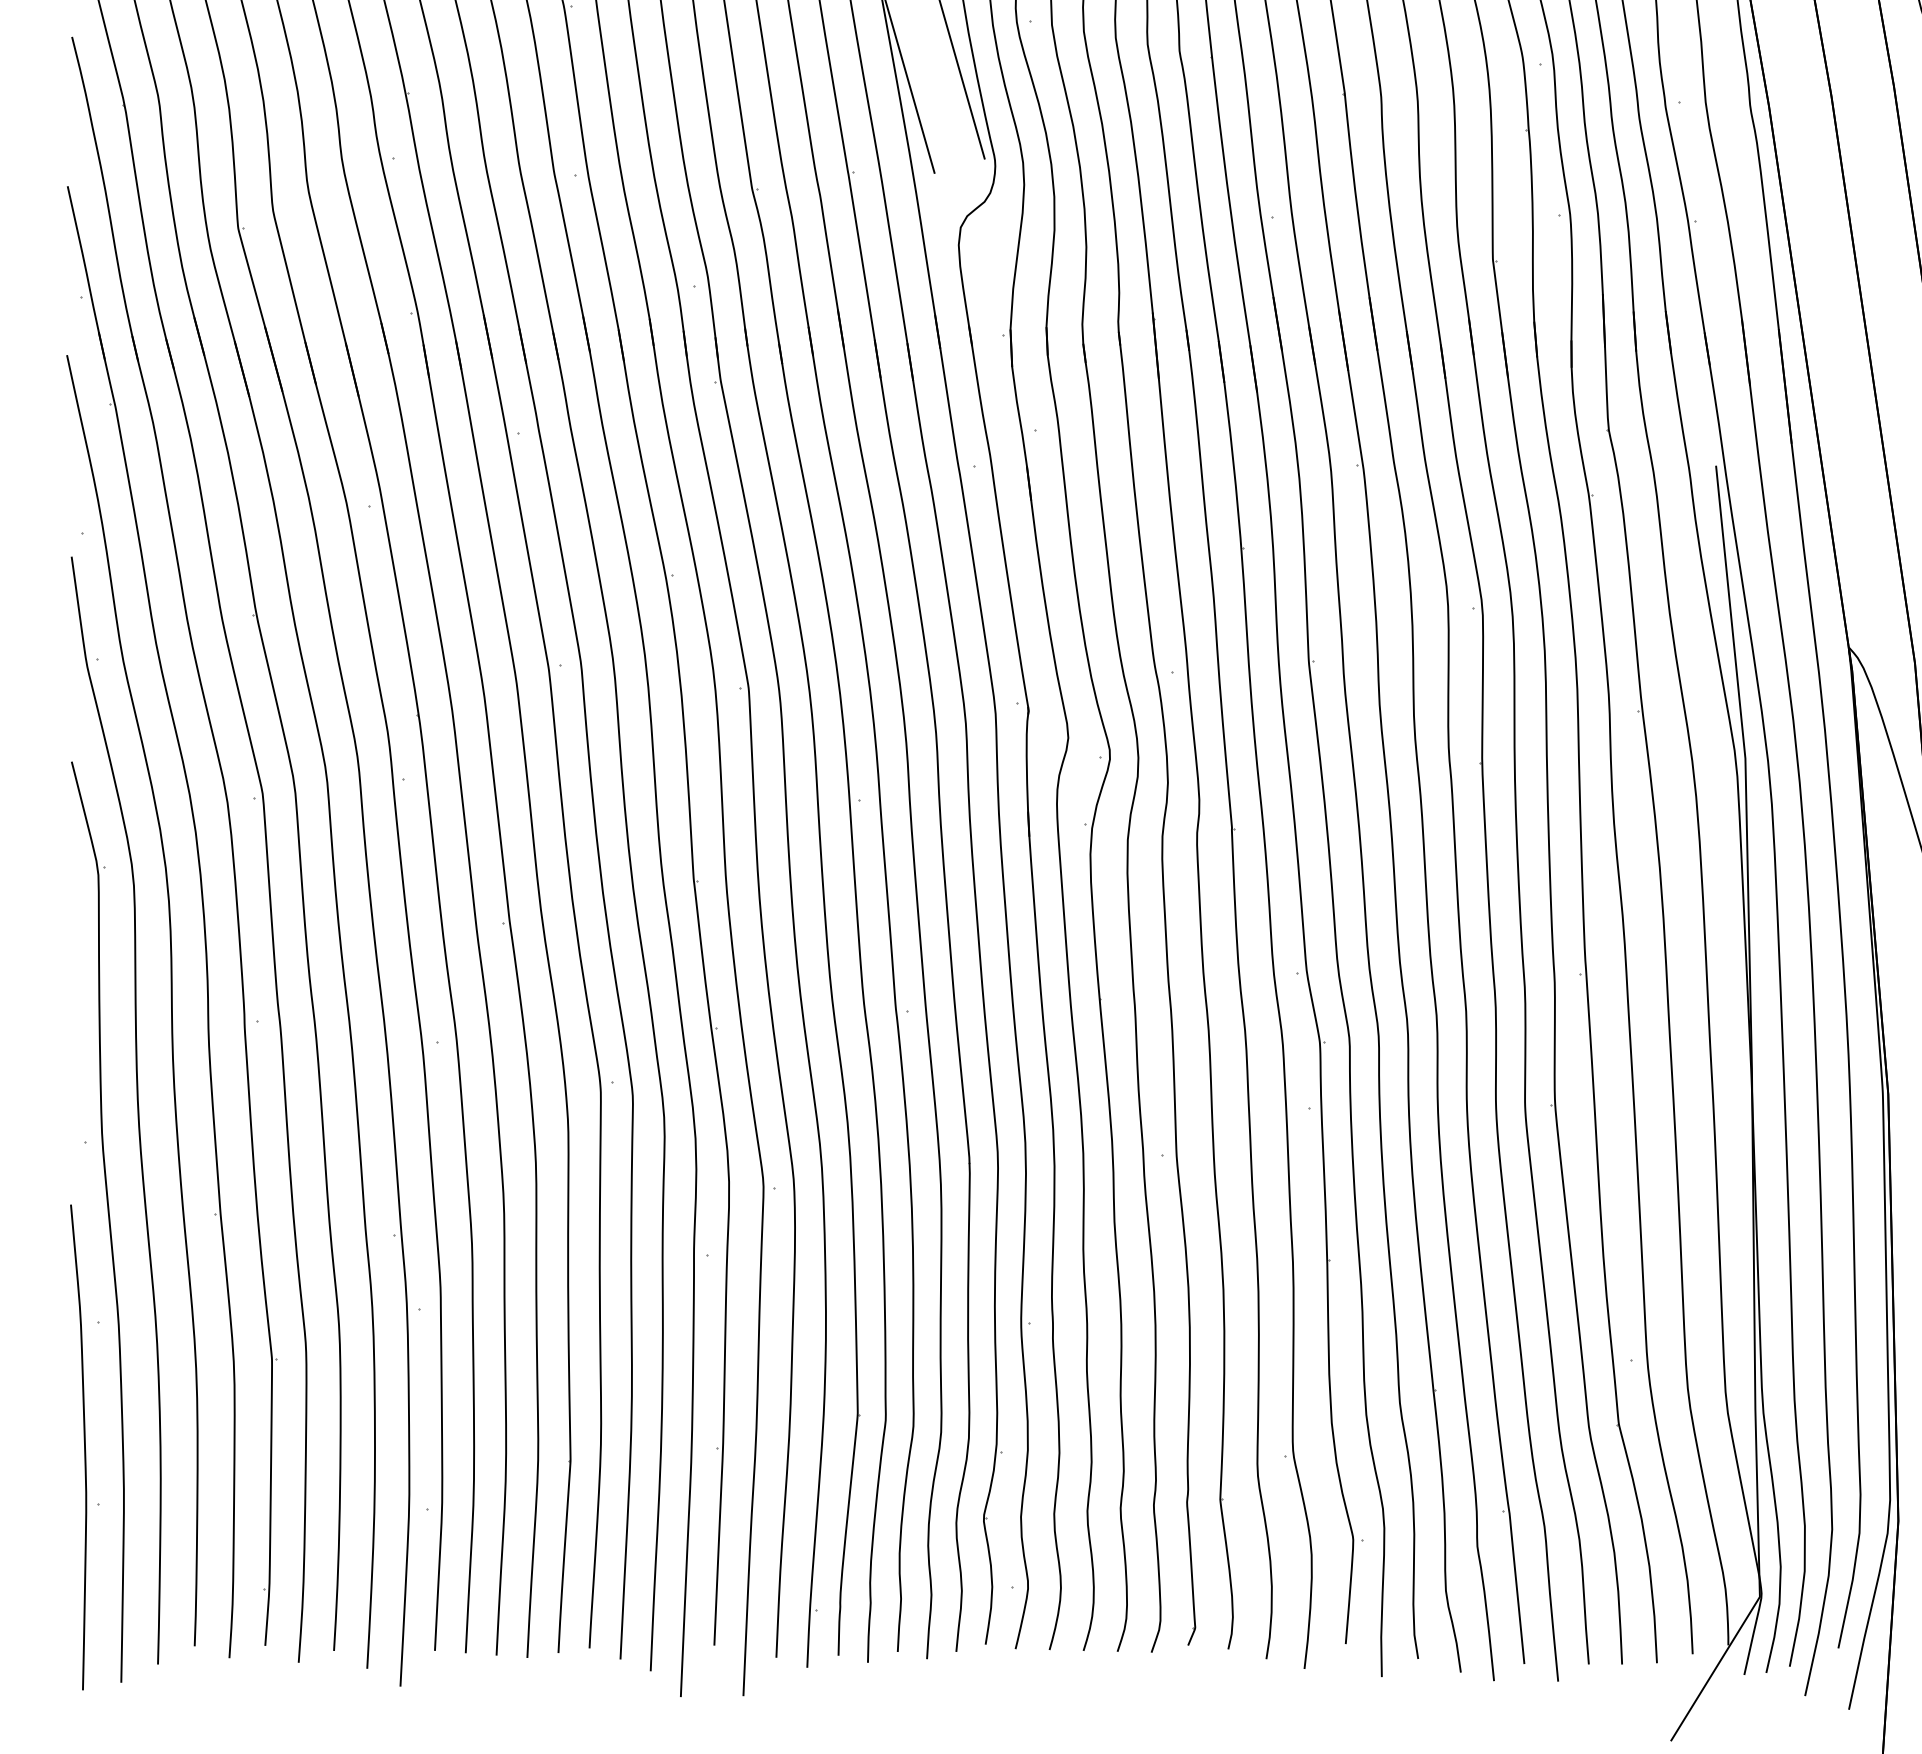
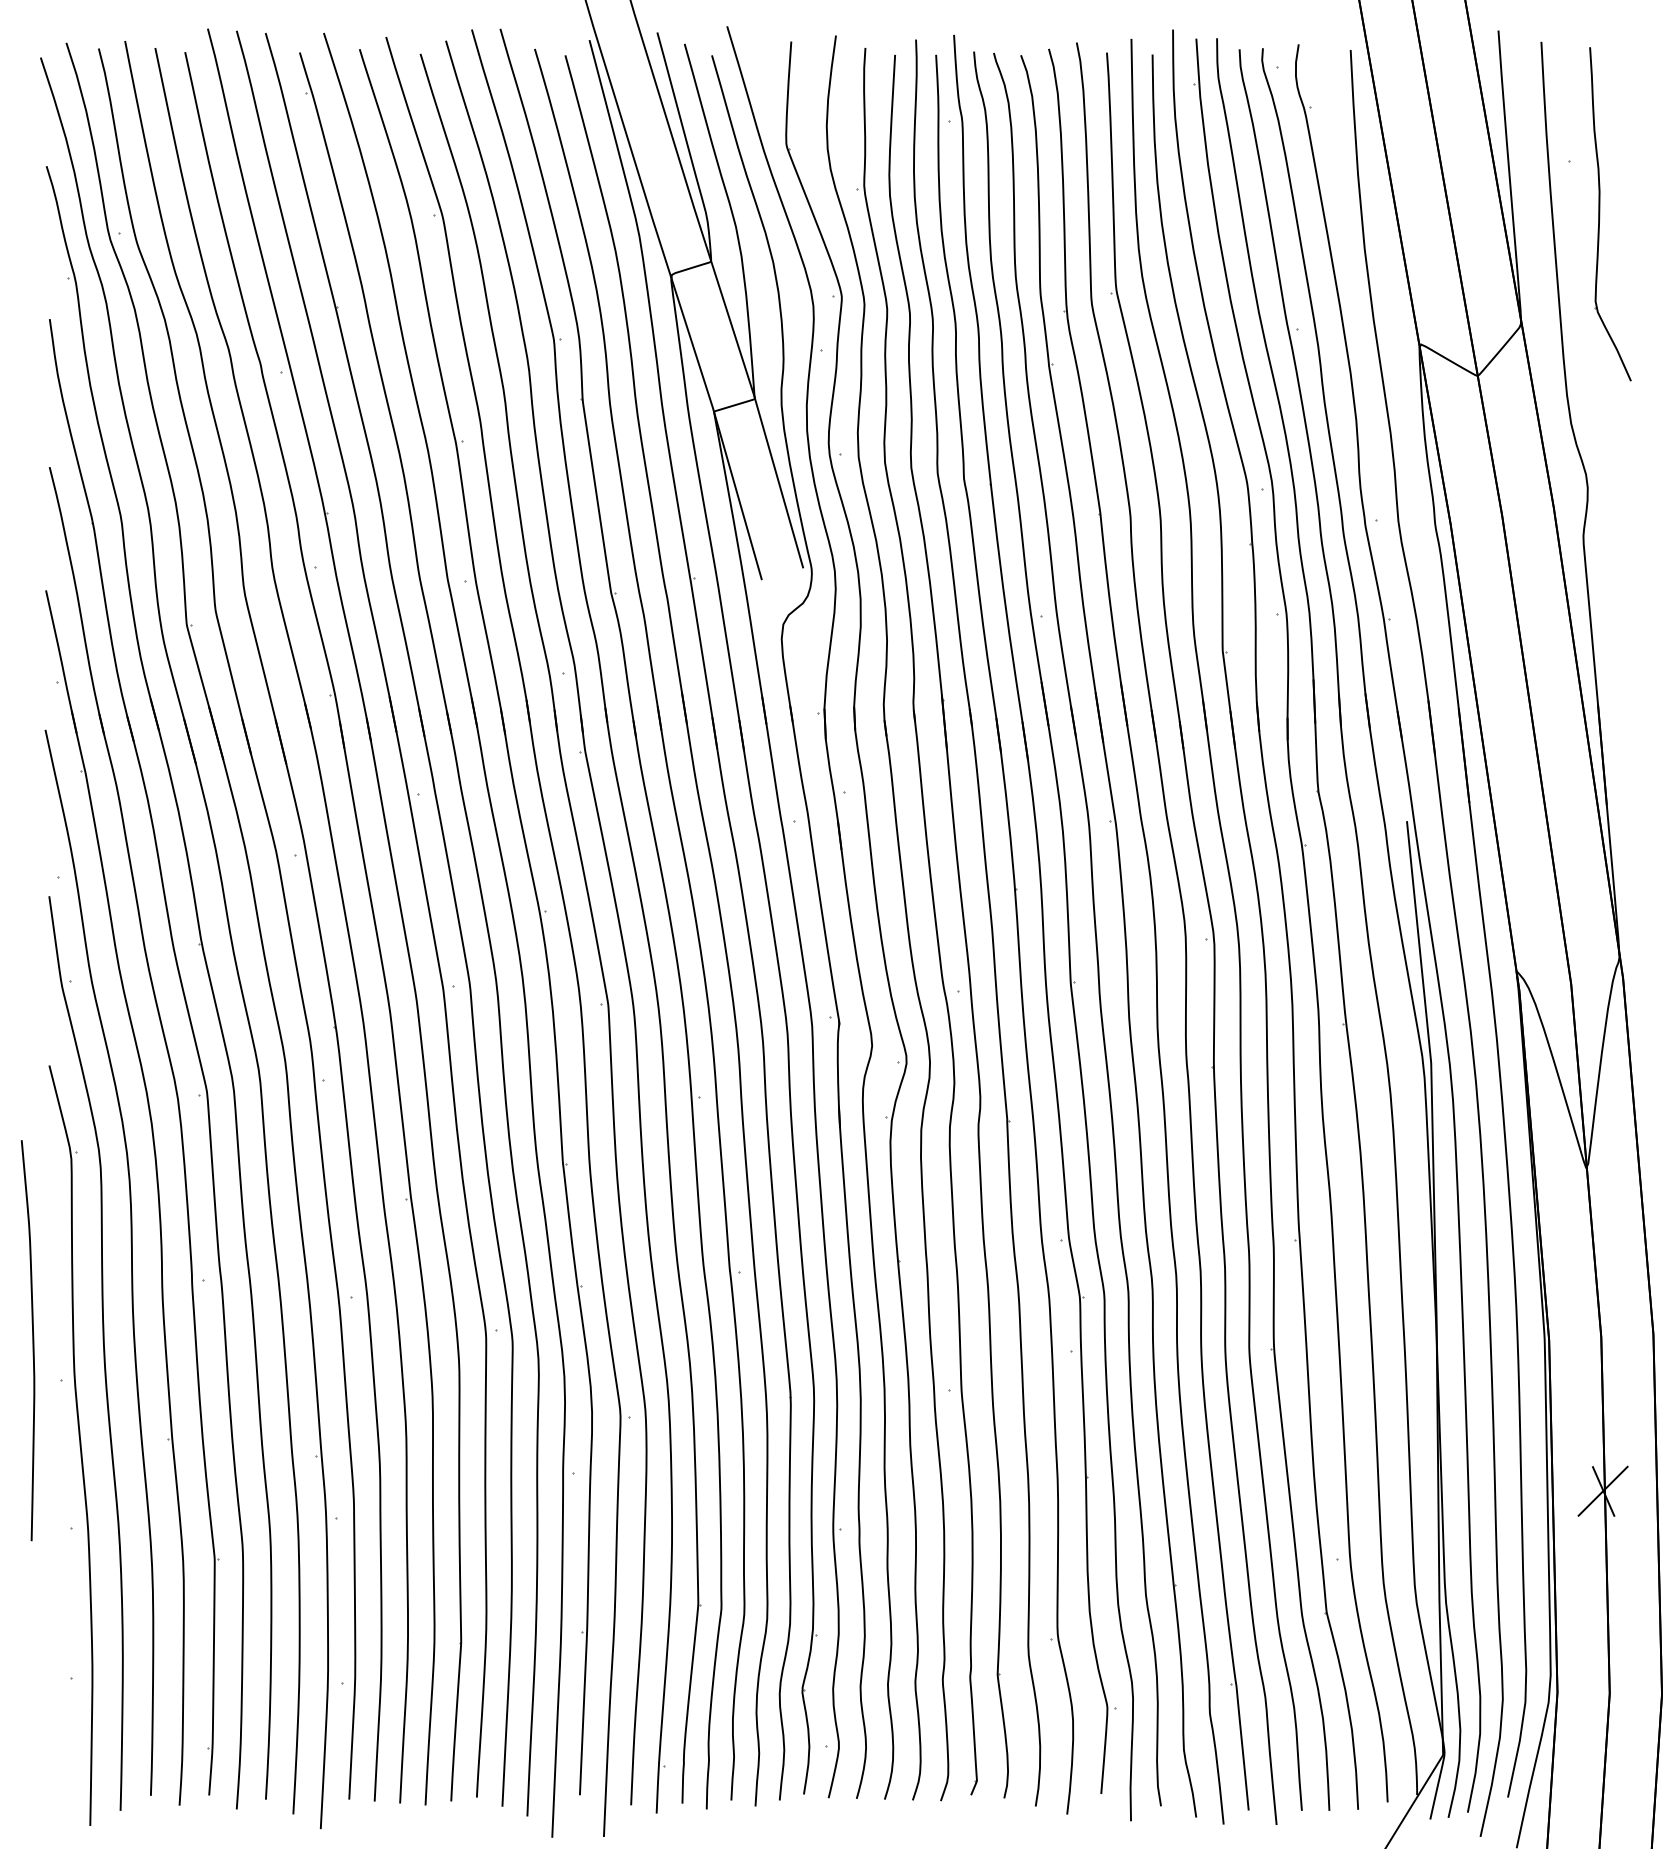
curve: (84, 1447) -> (32, 1340), moved

